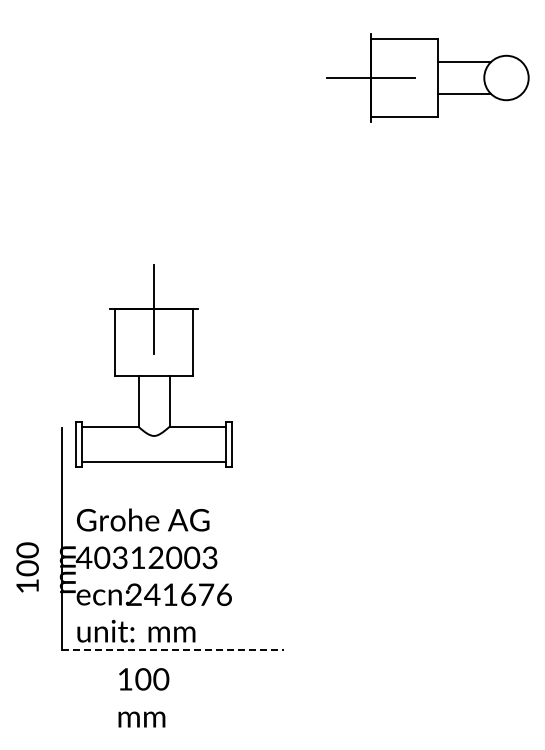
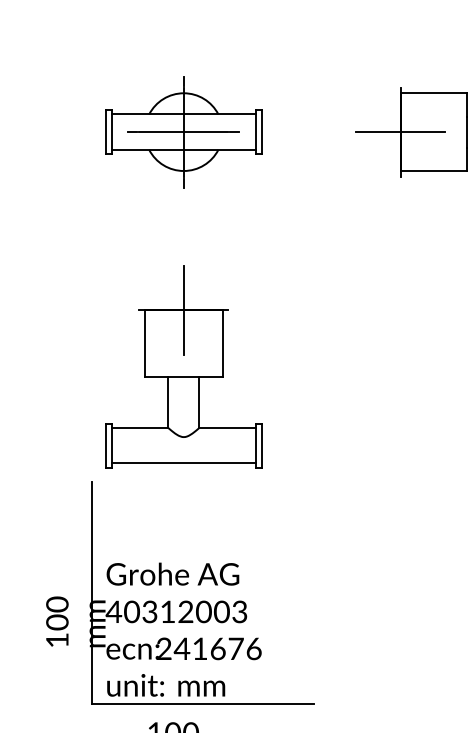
part: (153, 77) -> (183, 131), added
part: (153, 365) -> (183, 366), moved
line: (173, 649) -> (203, 703), dashed -> solid

